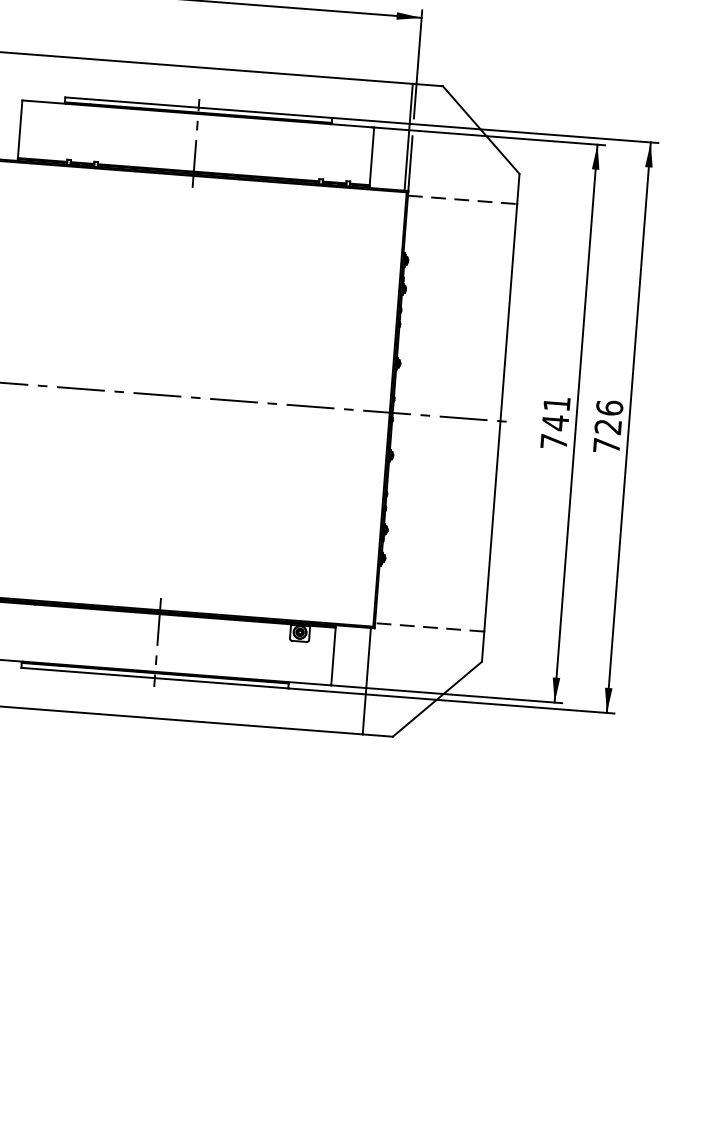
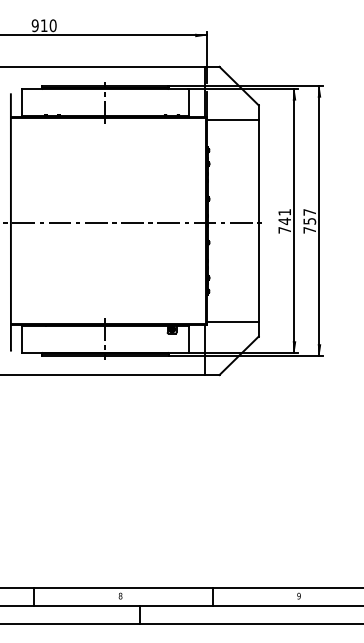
line: (461, 199) -> (232, 119), dashed -> solid
text: (608, 416) -> (309, 216), 726 -> 757
line: (428, 627) -> (232, 322), dashed -> solid

